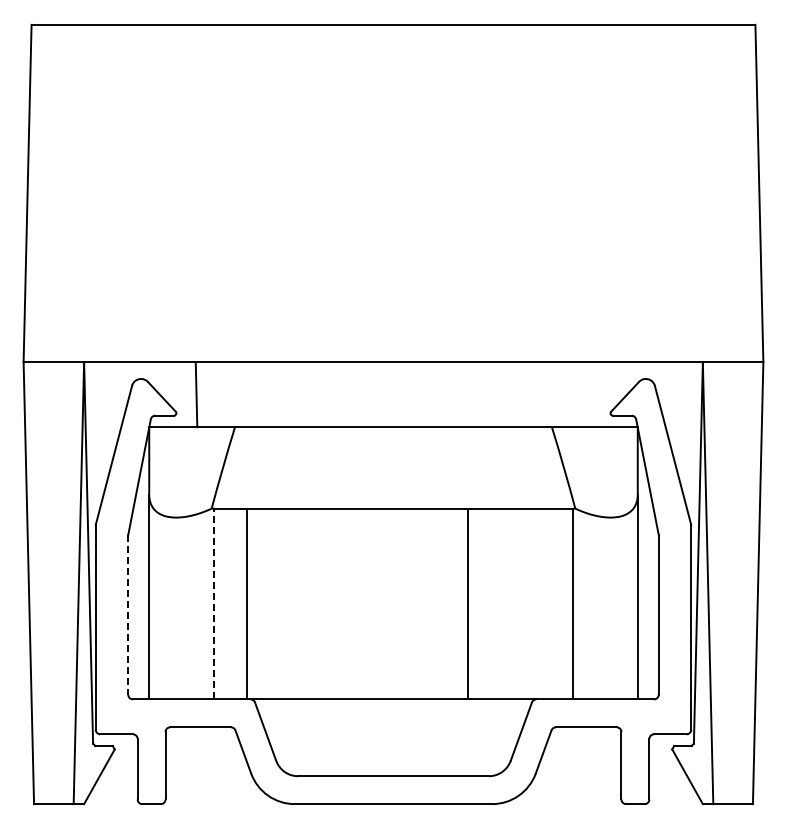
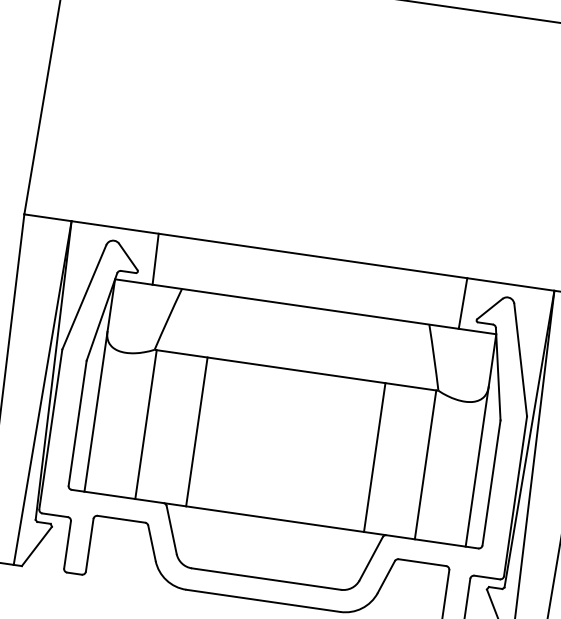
line: (590, 394) -> (463, 303), added
line: (214, 603) -> (146, 424), dashed -> solid
line: (246, 603) -> (196, 431), moved
line: (468, 603) -> (374, 457), moved
line: (128, 615) -> (77, 423), dashed -> solid

